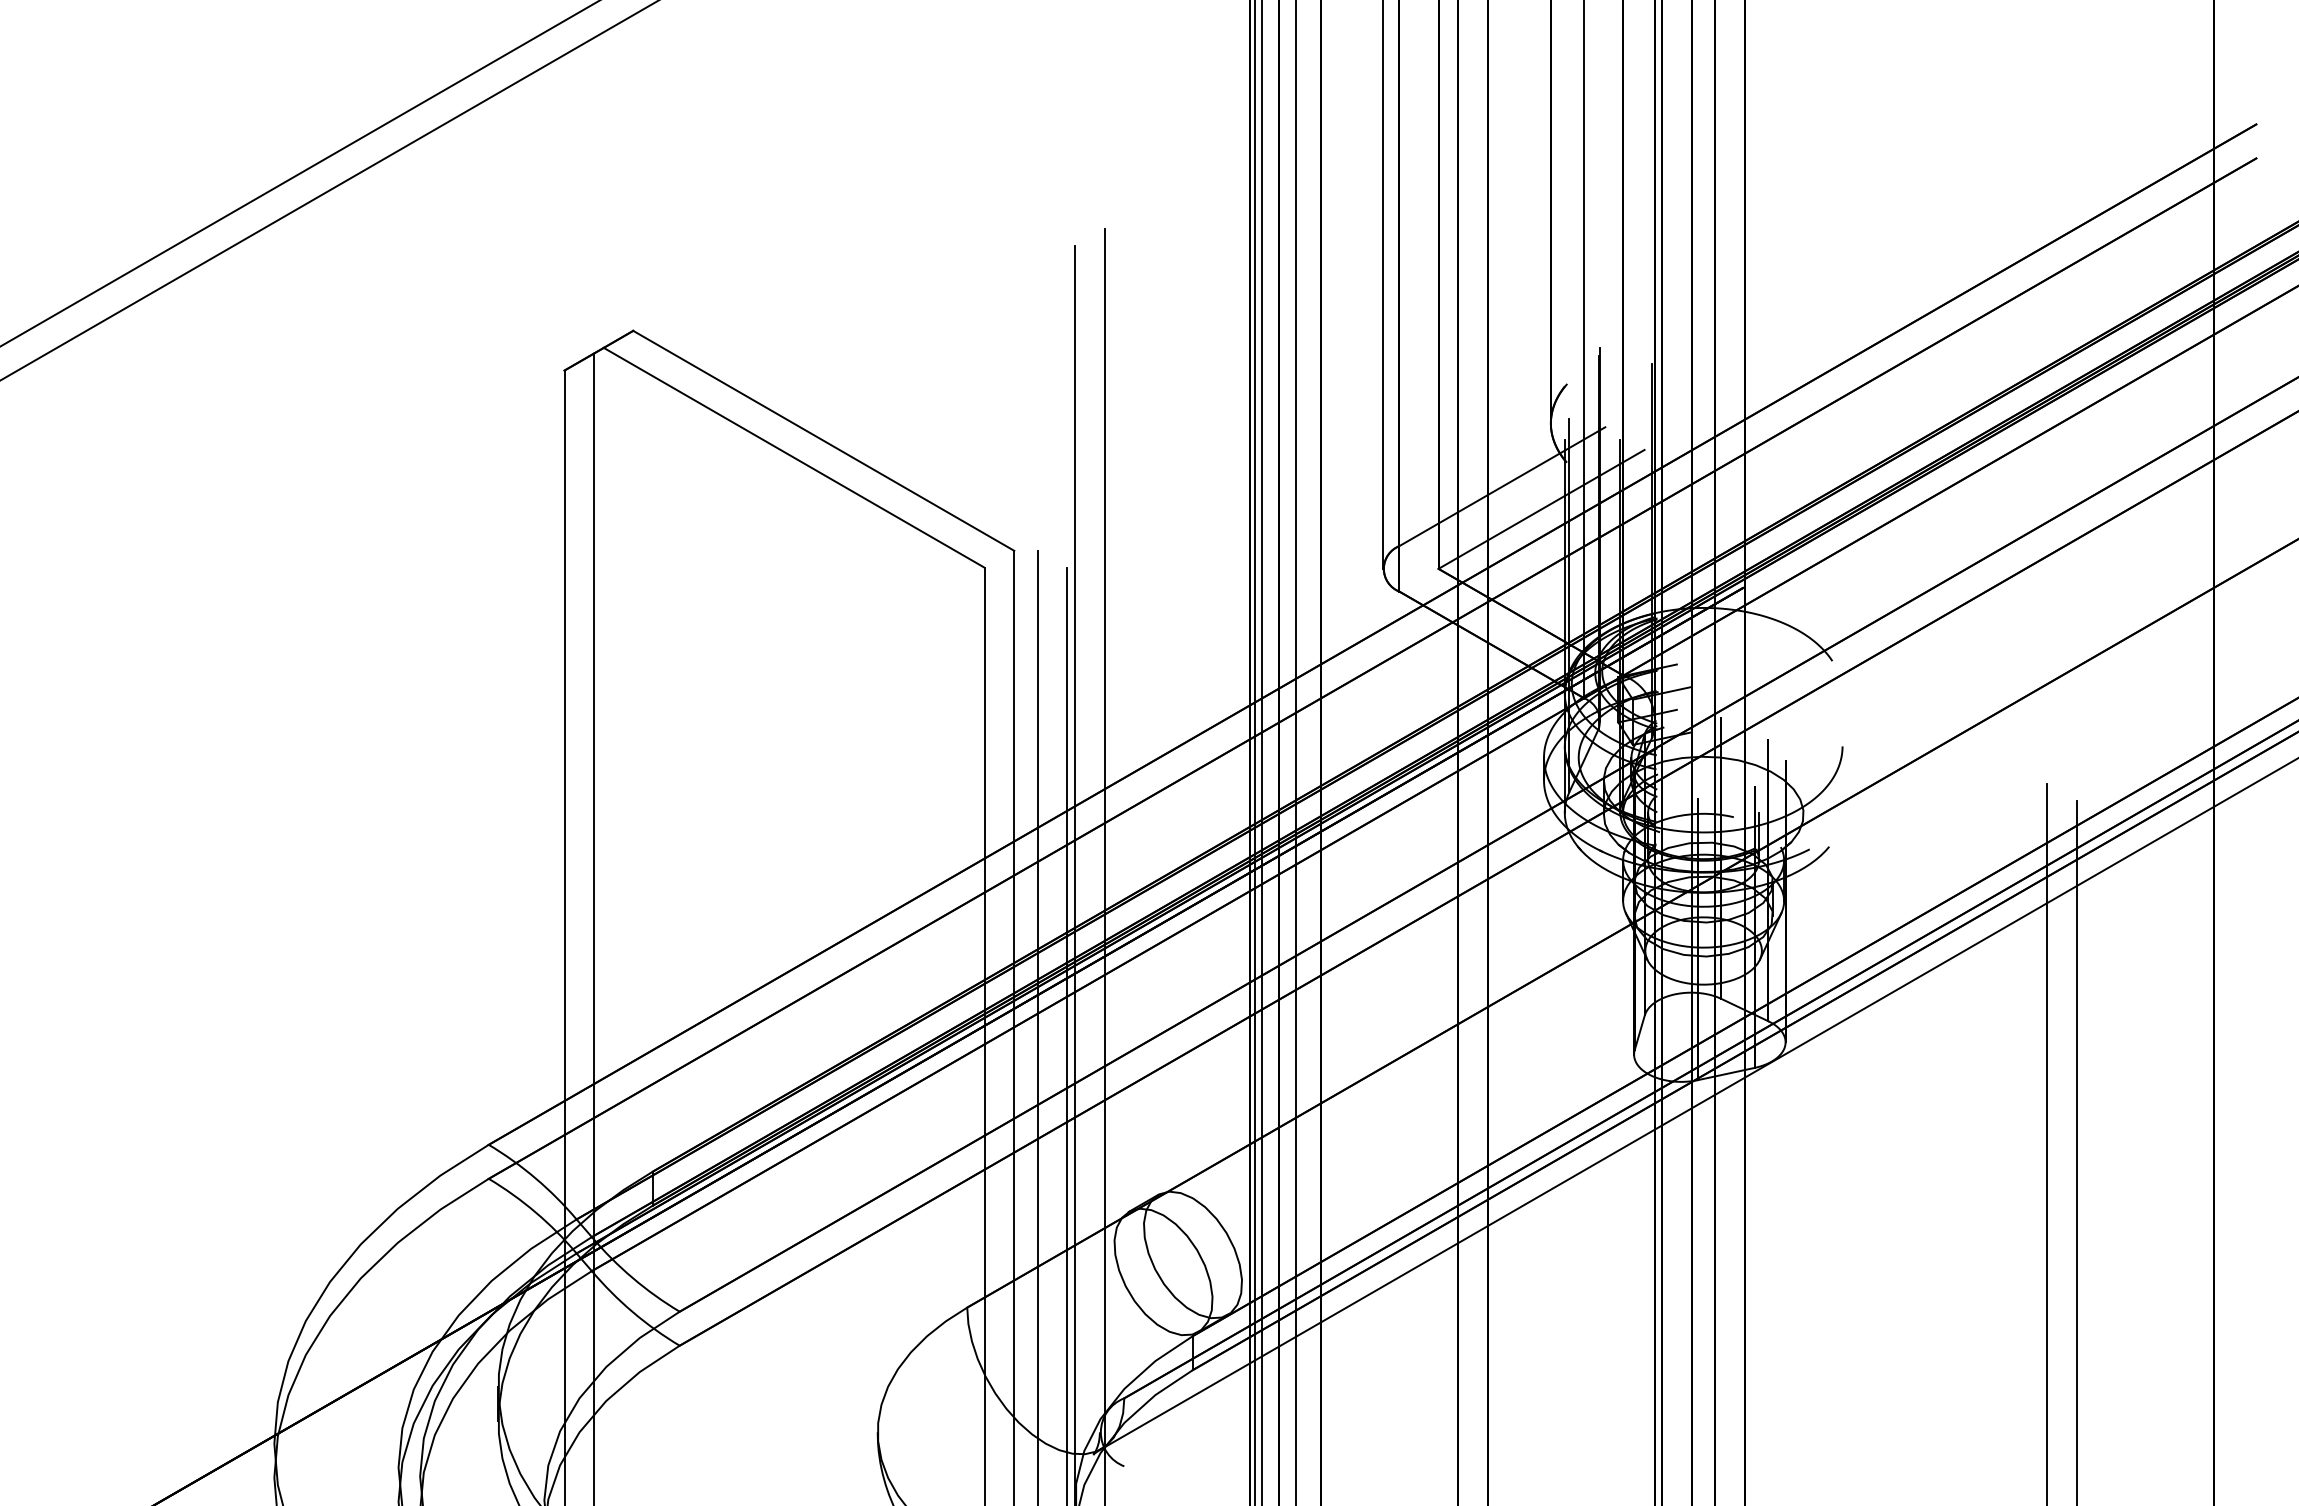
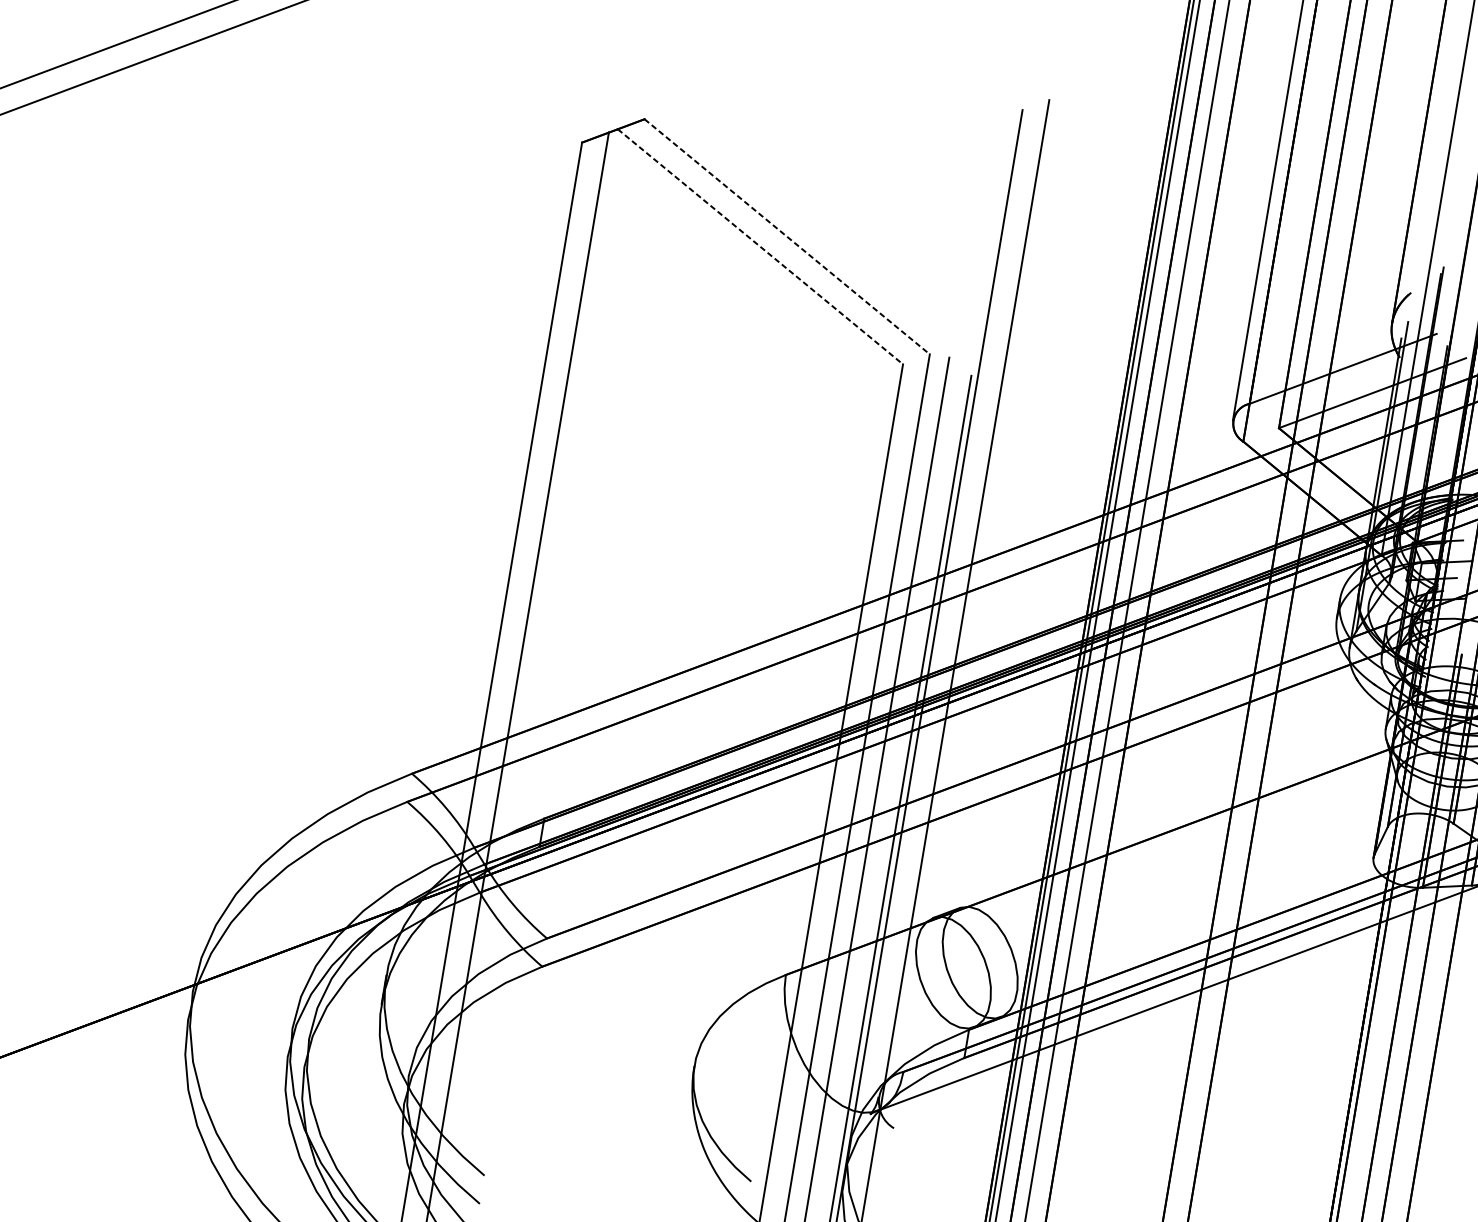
line: (823, 440) -> (787, 236), solid -> dashed
line: (794, 457) -> (760, 246), solid -> dashed

